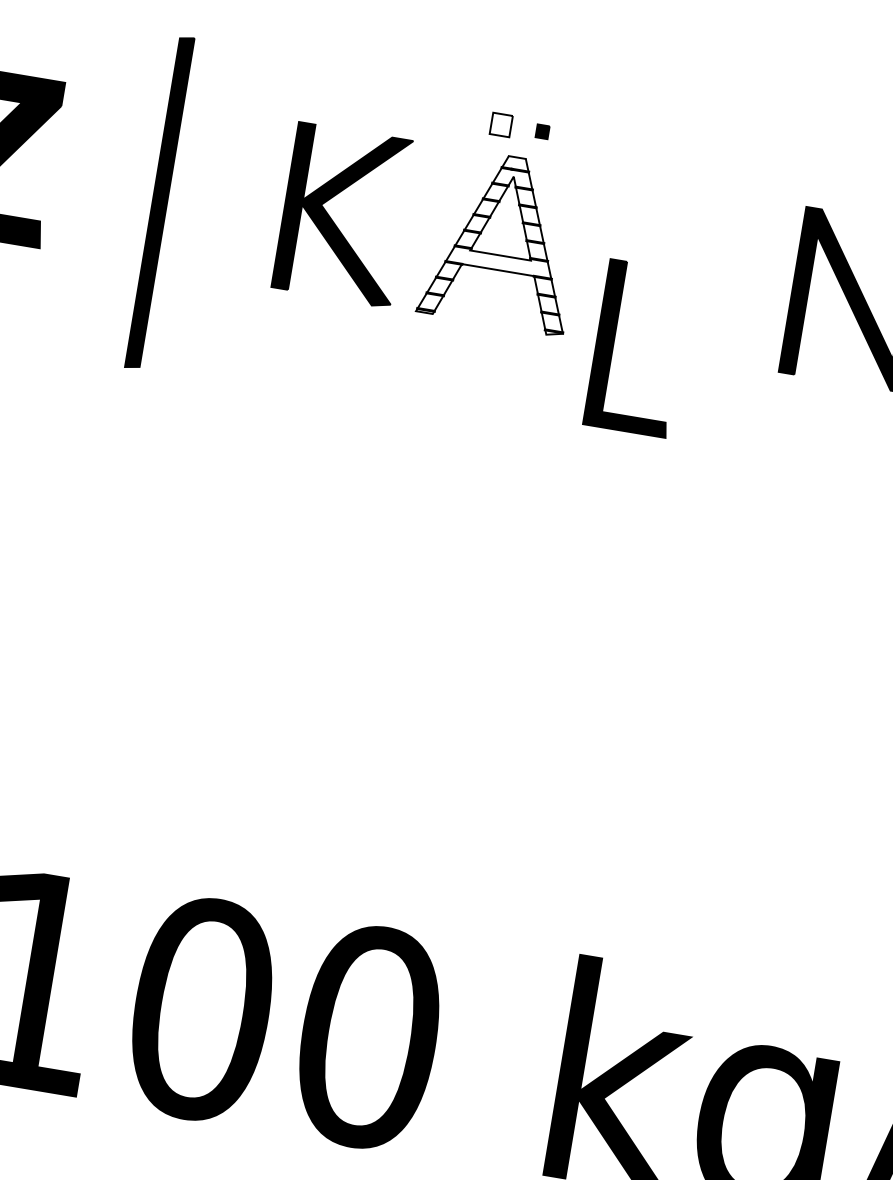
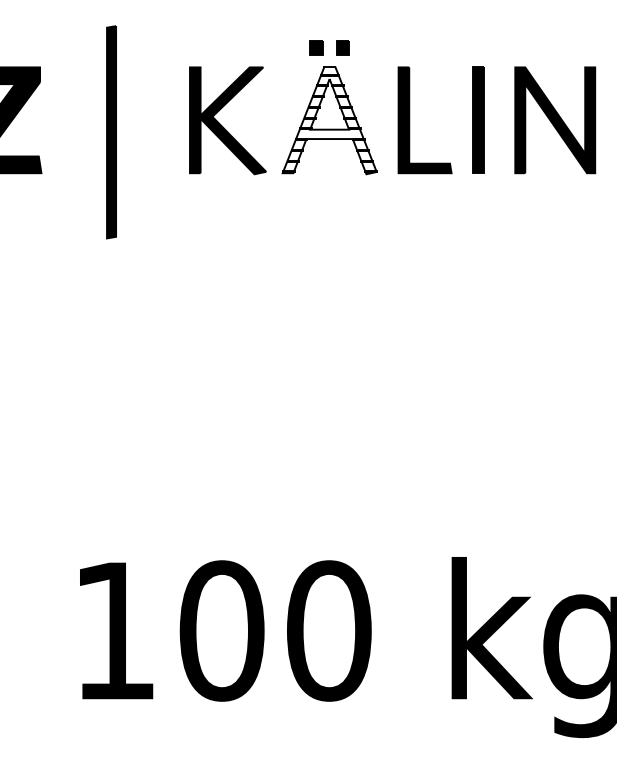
fill: (501, 125) -> (316, 48), added
part: (542, 130) -> (342, 47), size x1.67
part: (735, 278) -> (478, 119), added
part: (615, 344) -> (410, 120), moved

